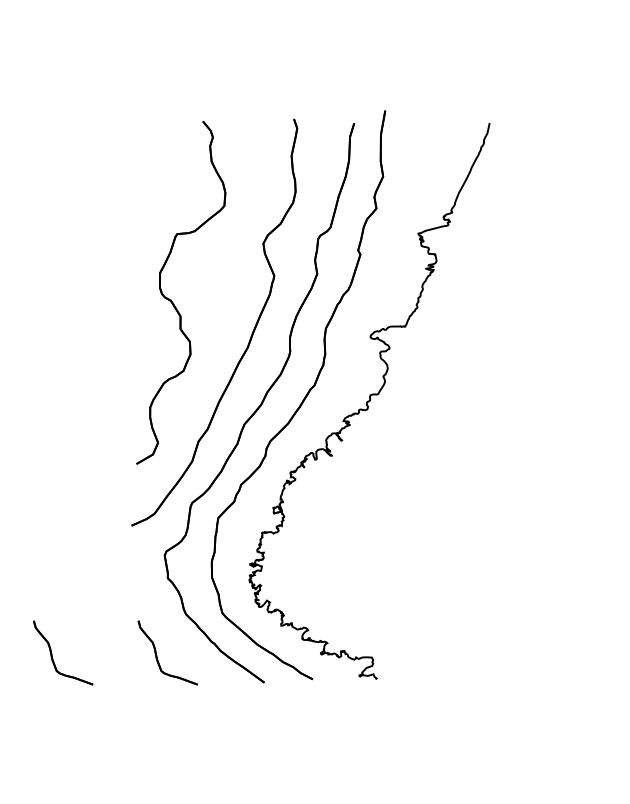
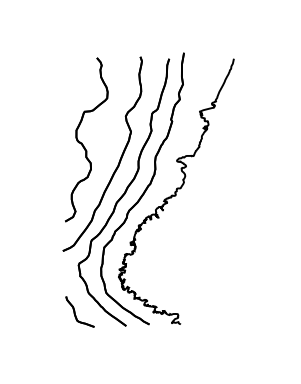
part: (61, 652) -> (29, 311), removed

